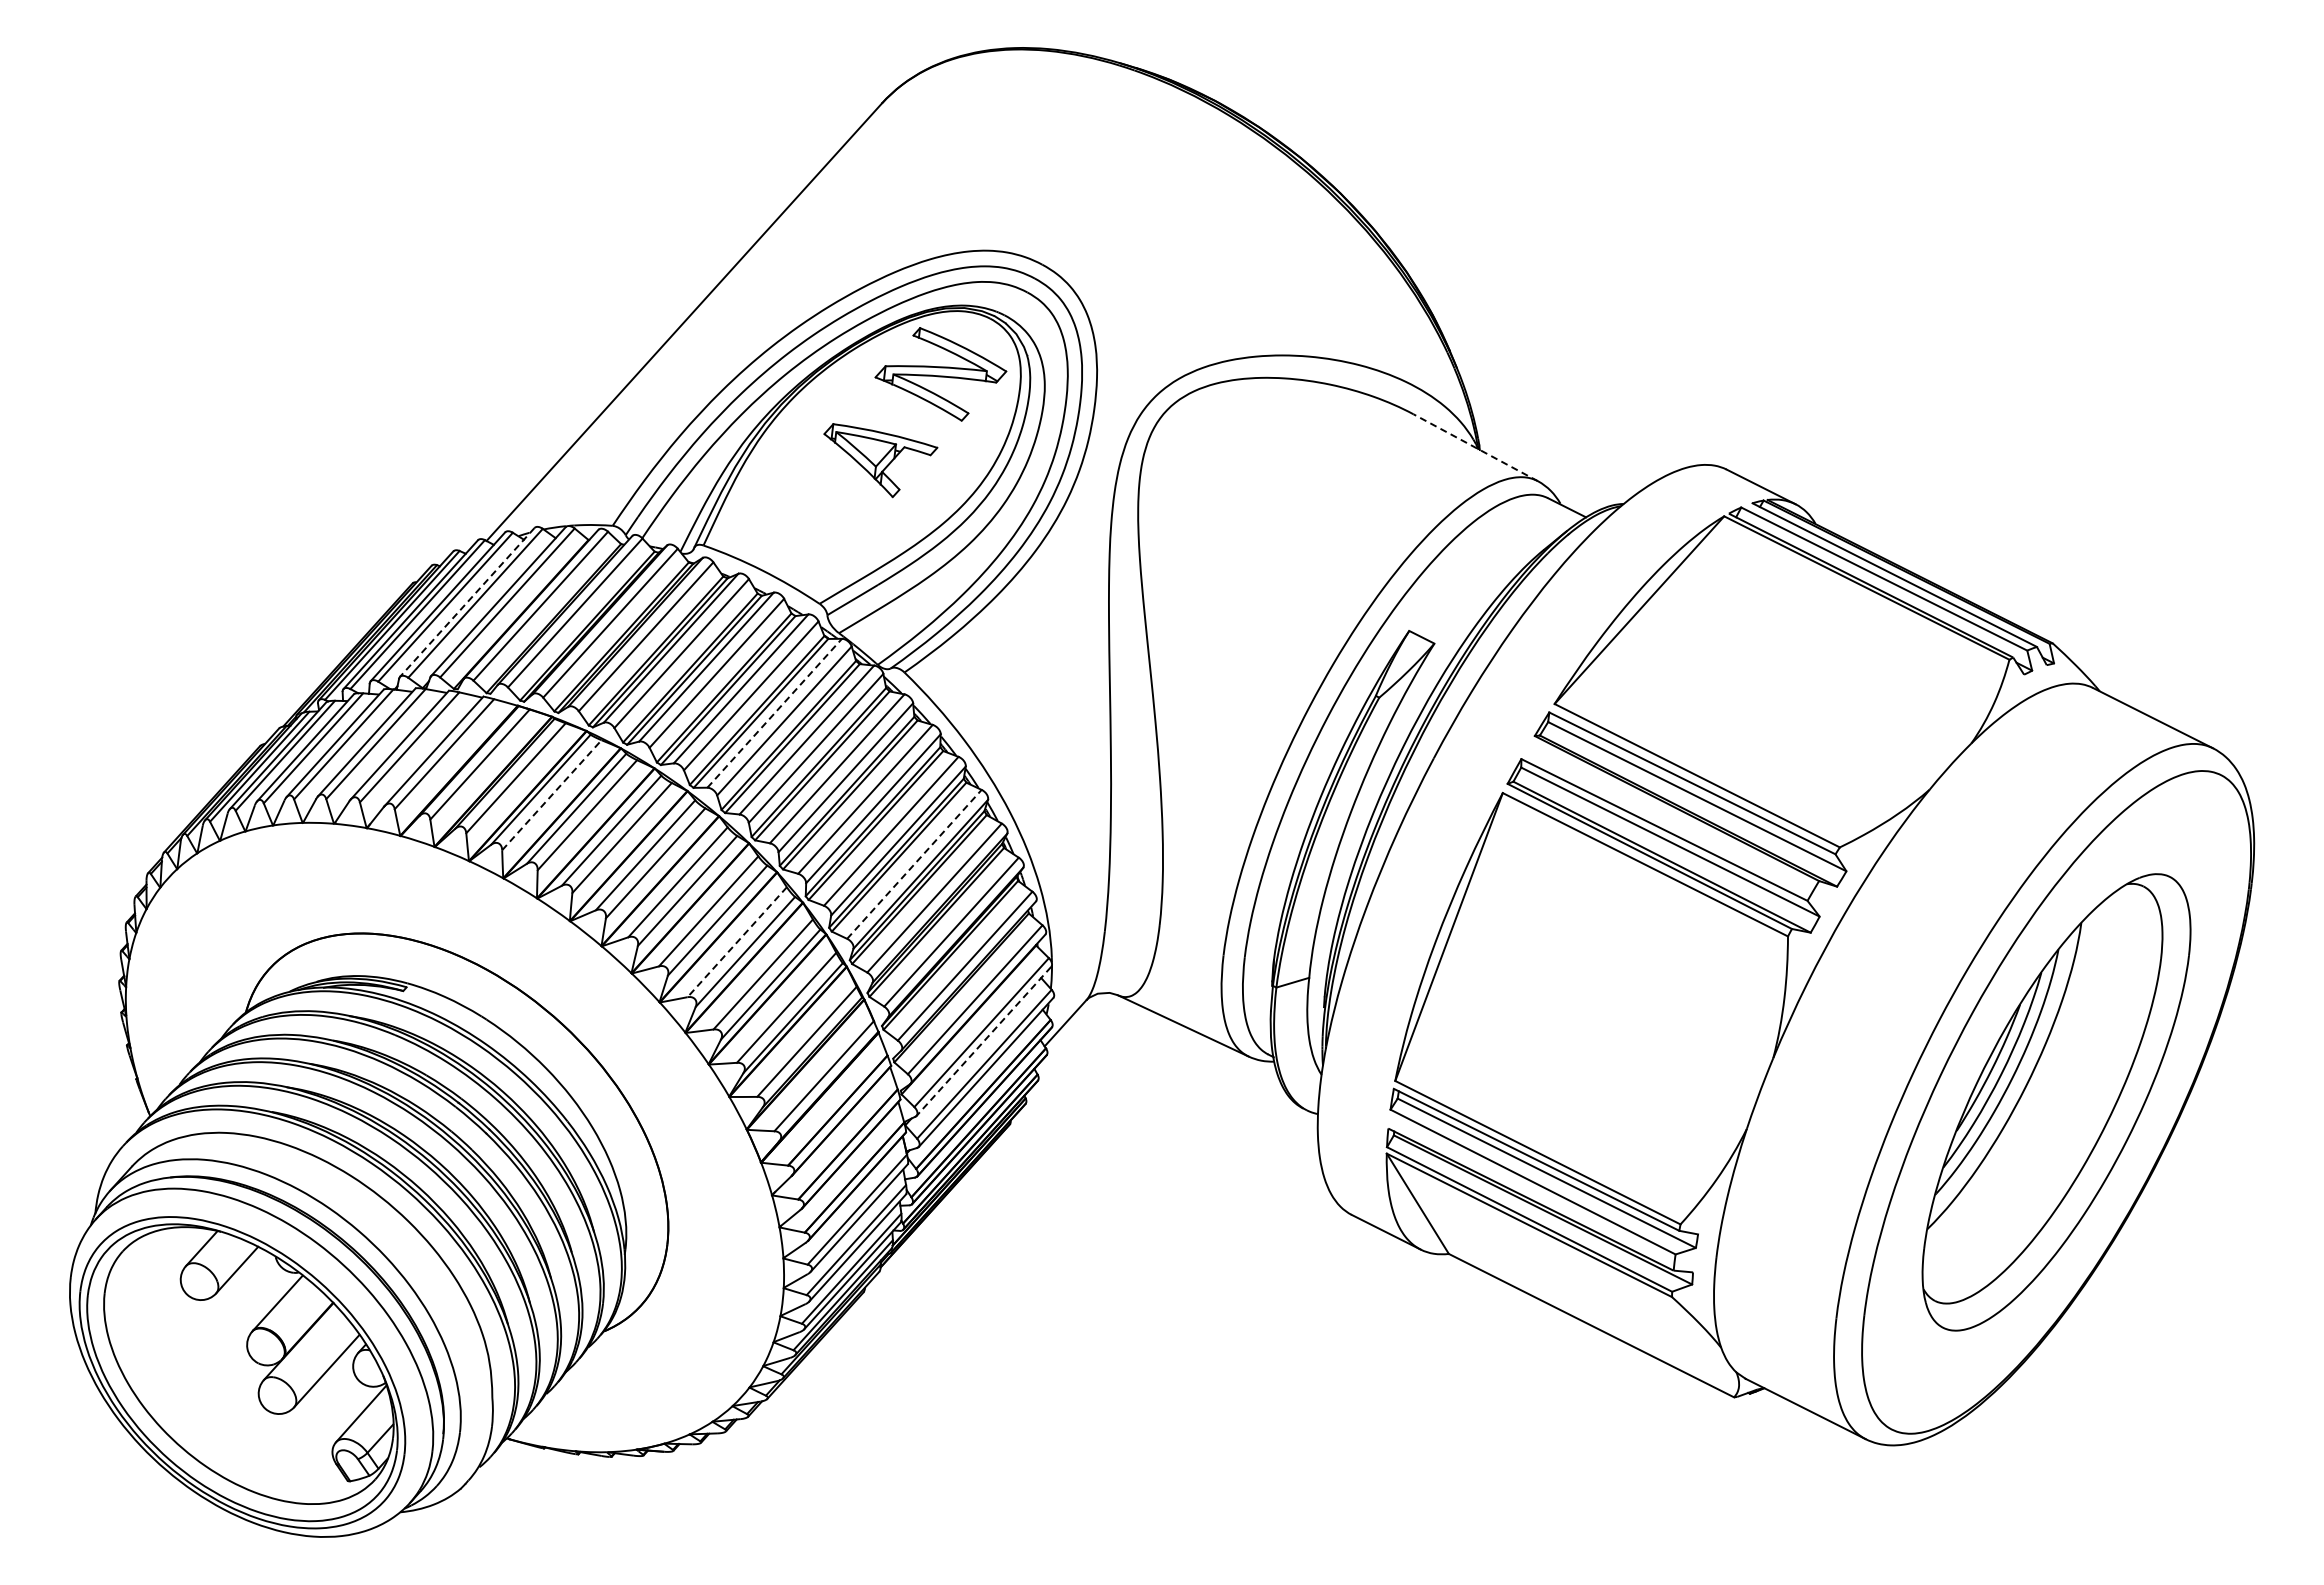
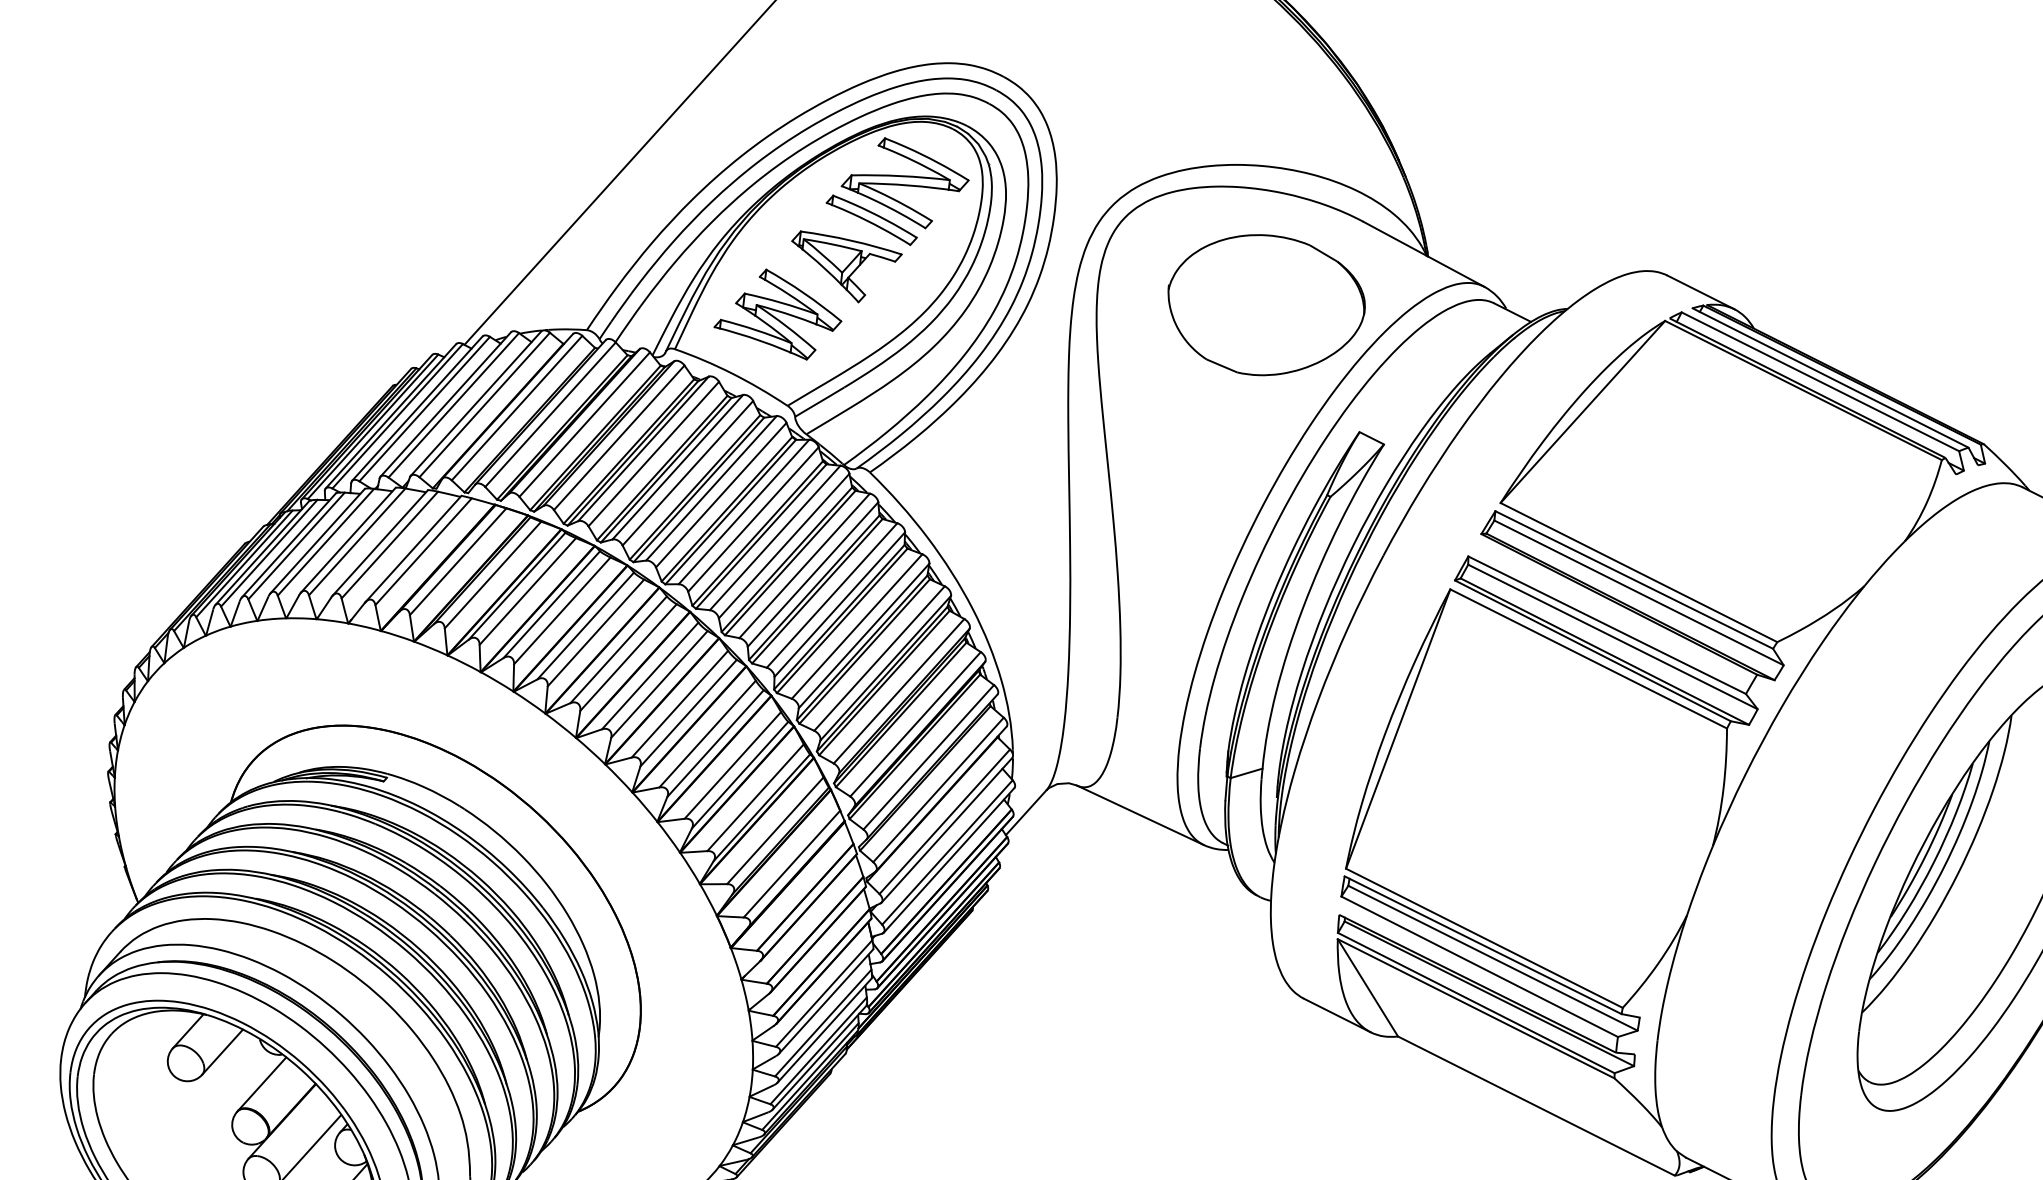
part: (905, 412) -> (870, 220), added
line: (1475, 447) -> (1423, 254), dashed -> solid
part: (1313, 500) -> (1266, 305), added
part: (809, 509) -> (777, 314), added
line: (466, 602) -> (445, 404), dashed -> solid
line: (775, 712) -> (744, 511), dashed -> solid
line: (552, 794) -> (528, 590), dashed -> solid
line: (914, 864) -> (879, 658), dashed -> solid
line: (736, 942) -> (706, 734), dashed -> solid
line: (983, 1041) -> (946, 830), dashed -> solid

